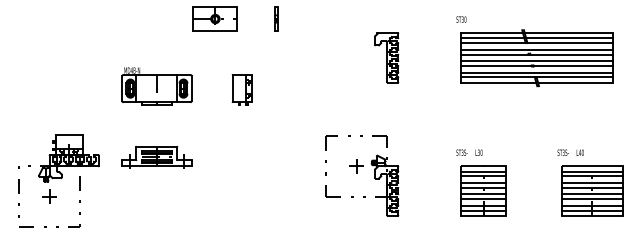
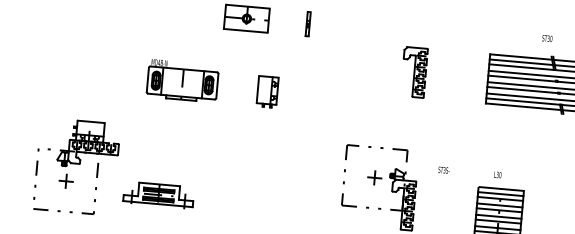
text: (461, 19) -> (547, 38), moved
text: (461, 152) -> (443, 169), moved
part: (156, 157) -> (158, 195), moved

